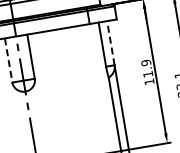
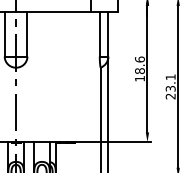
line: (110, 42) -> (108, 33), dashed -> solid
line: (8, 60) -> (4, 34), dashed -> solid
text: (146, 67) -> (139, 64), 11.9 -> 18.6

